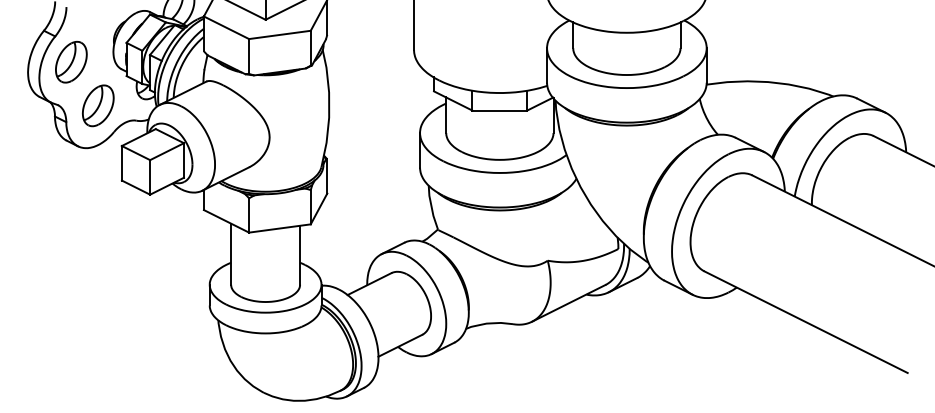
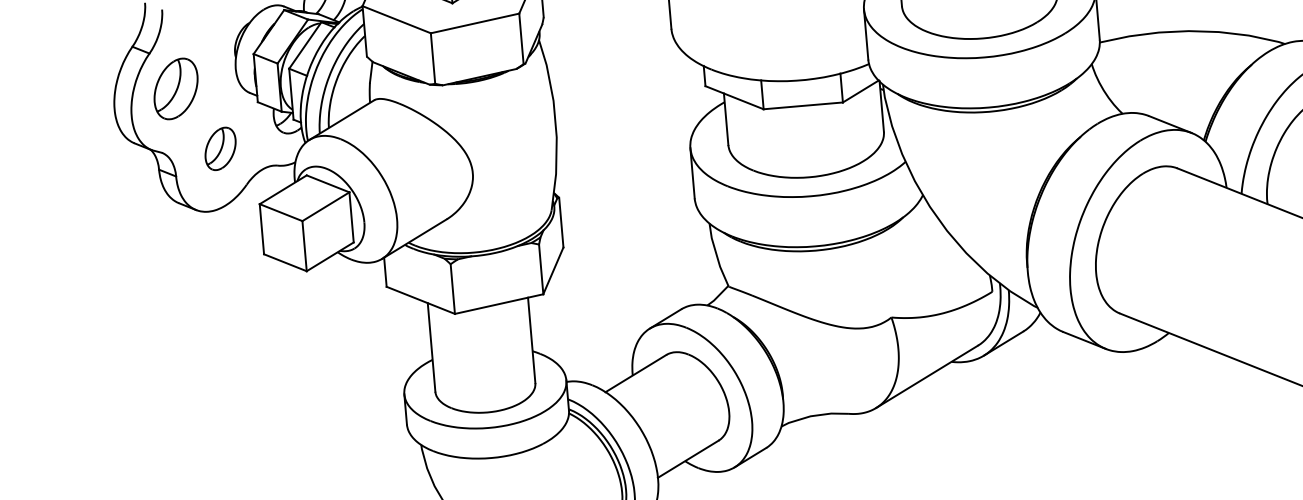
part: (98, 105) -> (220, 148), size x0.7

